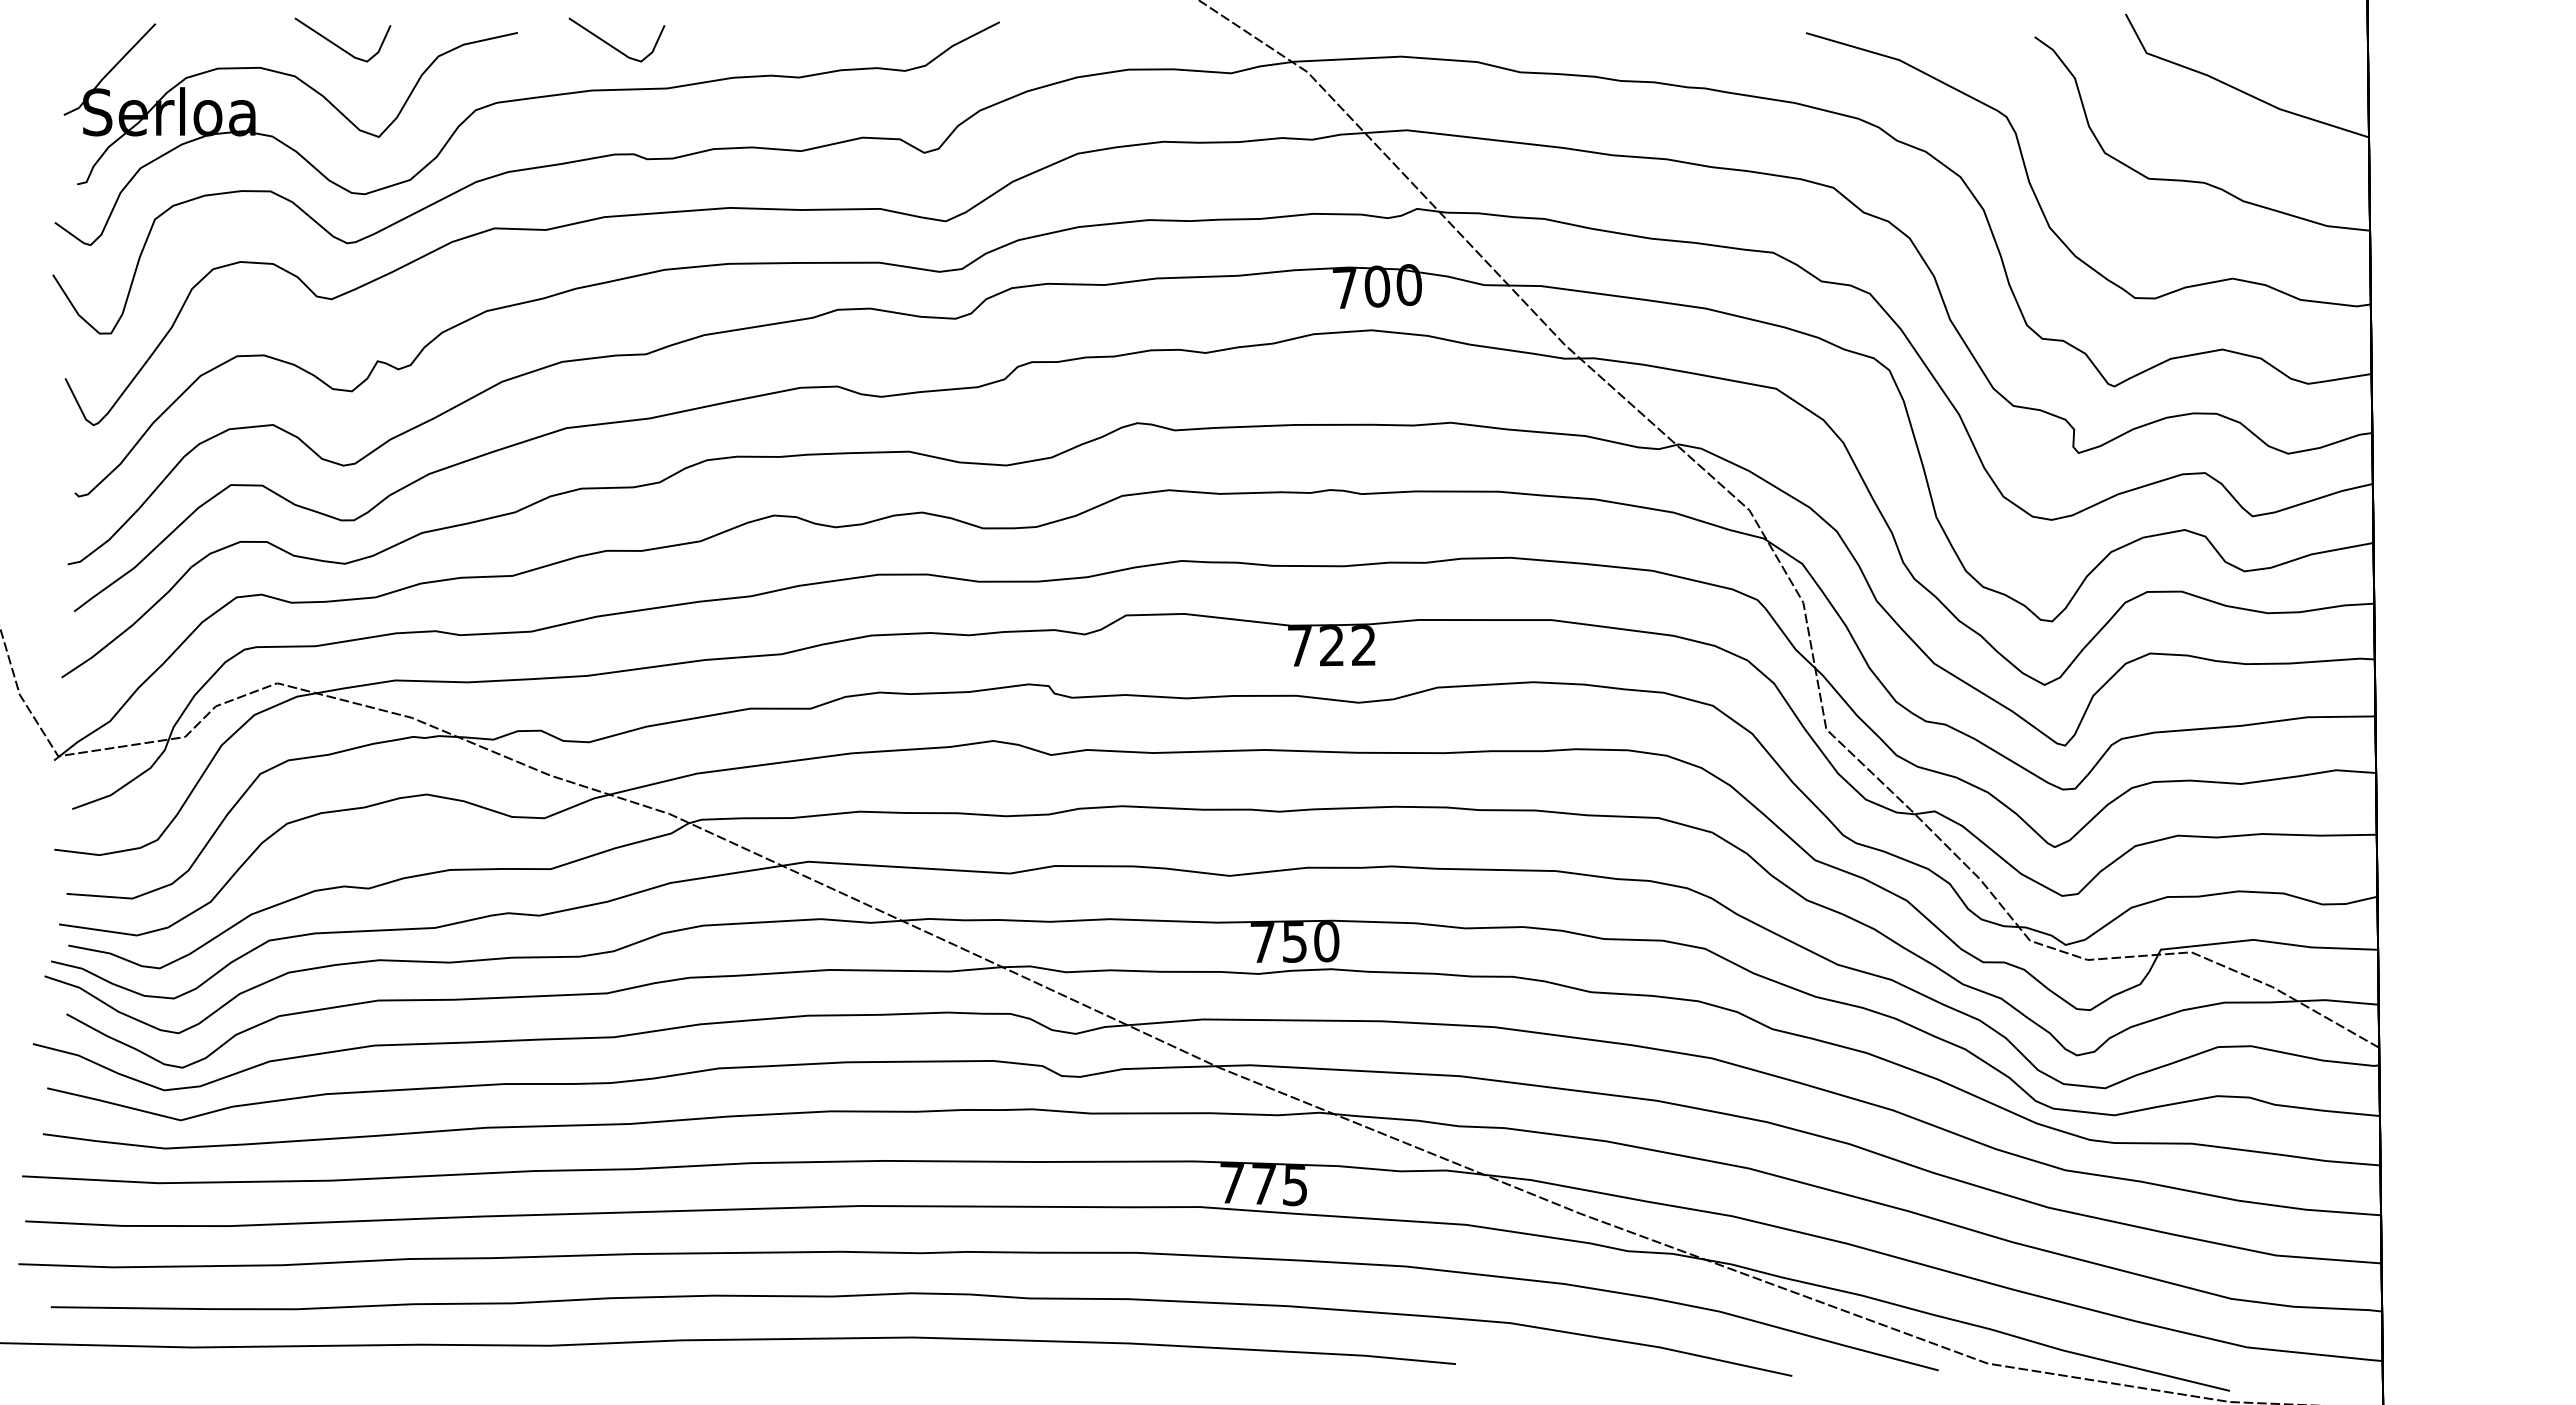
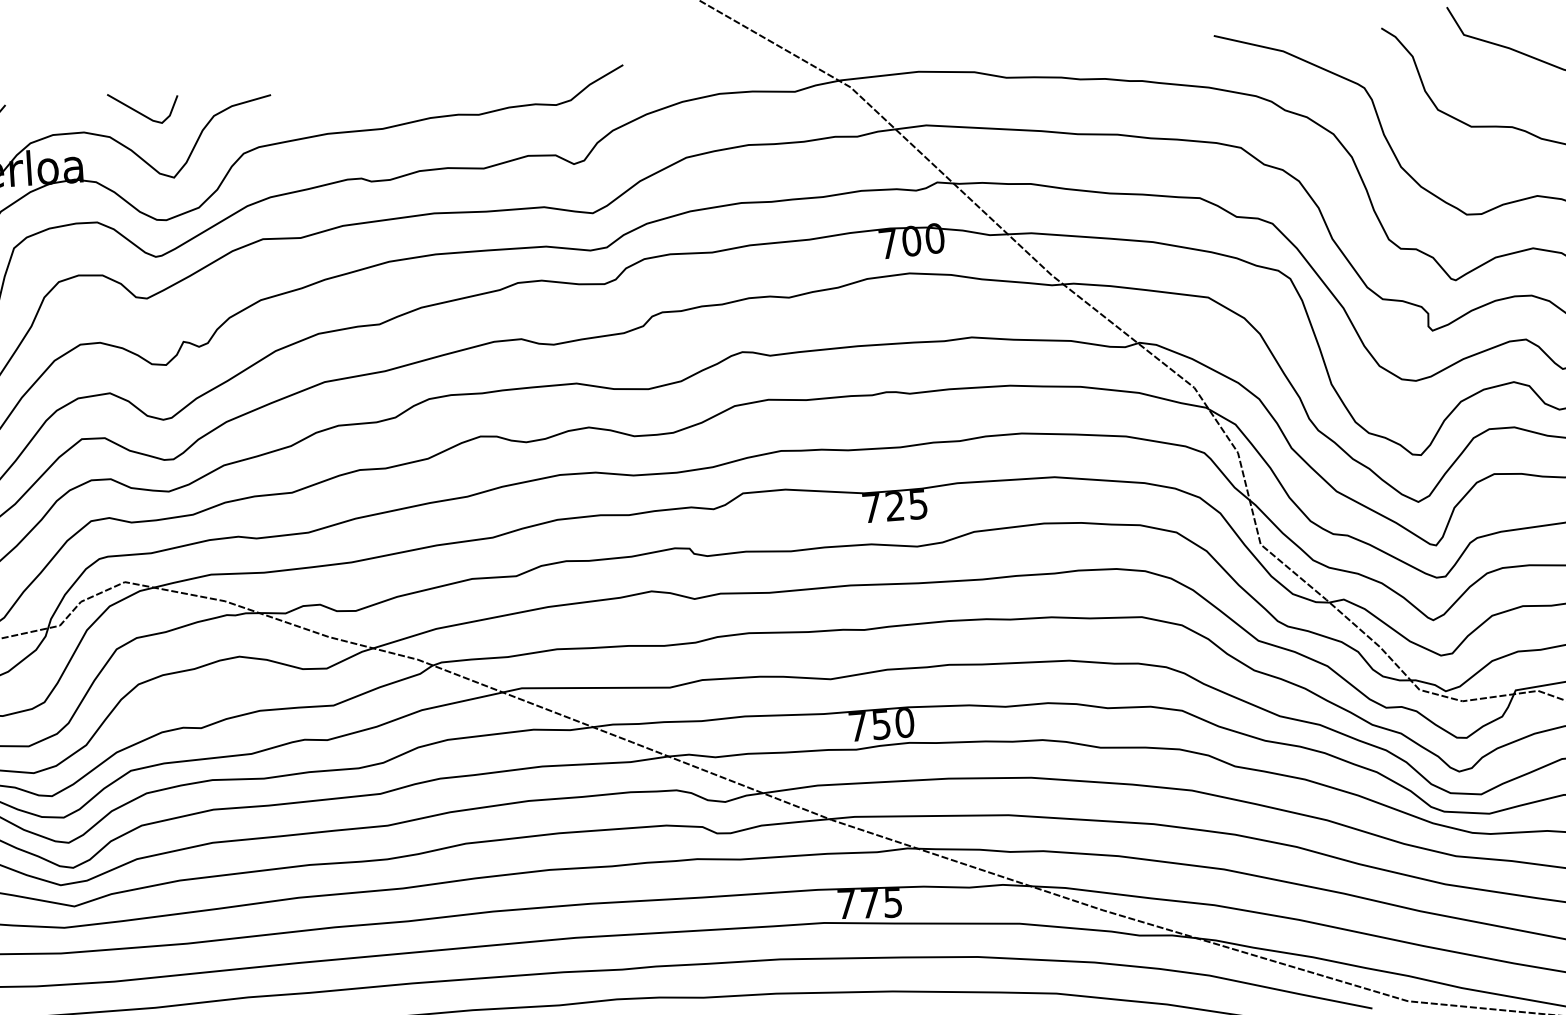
line: (612, 45) -> (340, 99), removed
text: (1363, 645) -> (918, 504), 722 -> 725

